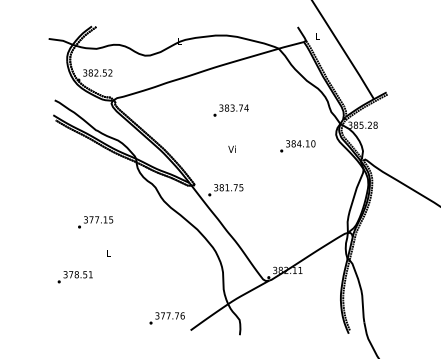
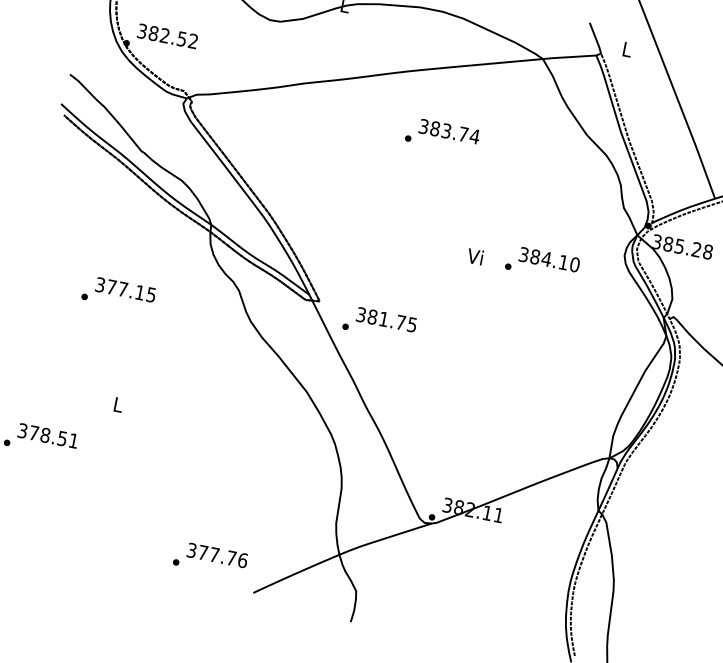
text: (230, 110) -> (441, 135), moved
text: (231, 148) -> (474, 254), moved
text: (95, 222) -> (118, 294), moved

